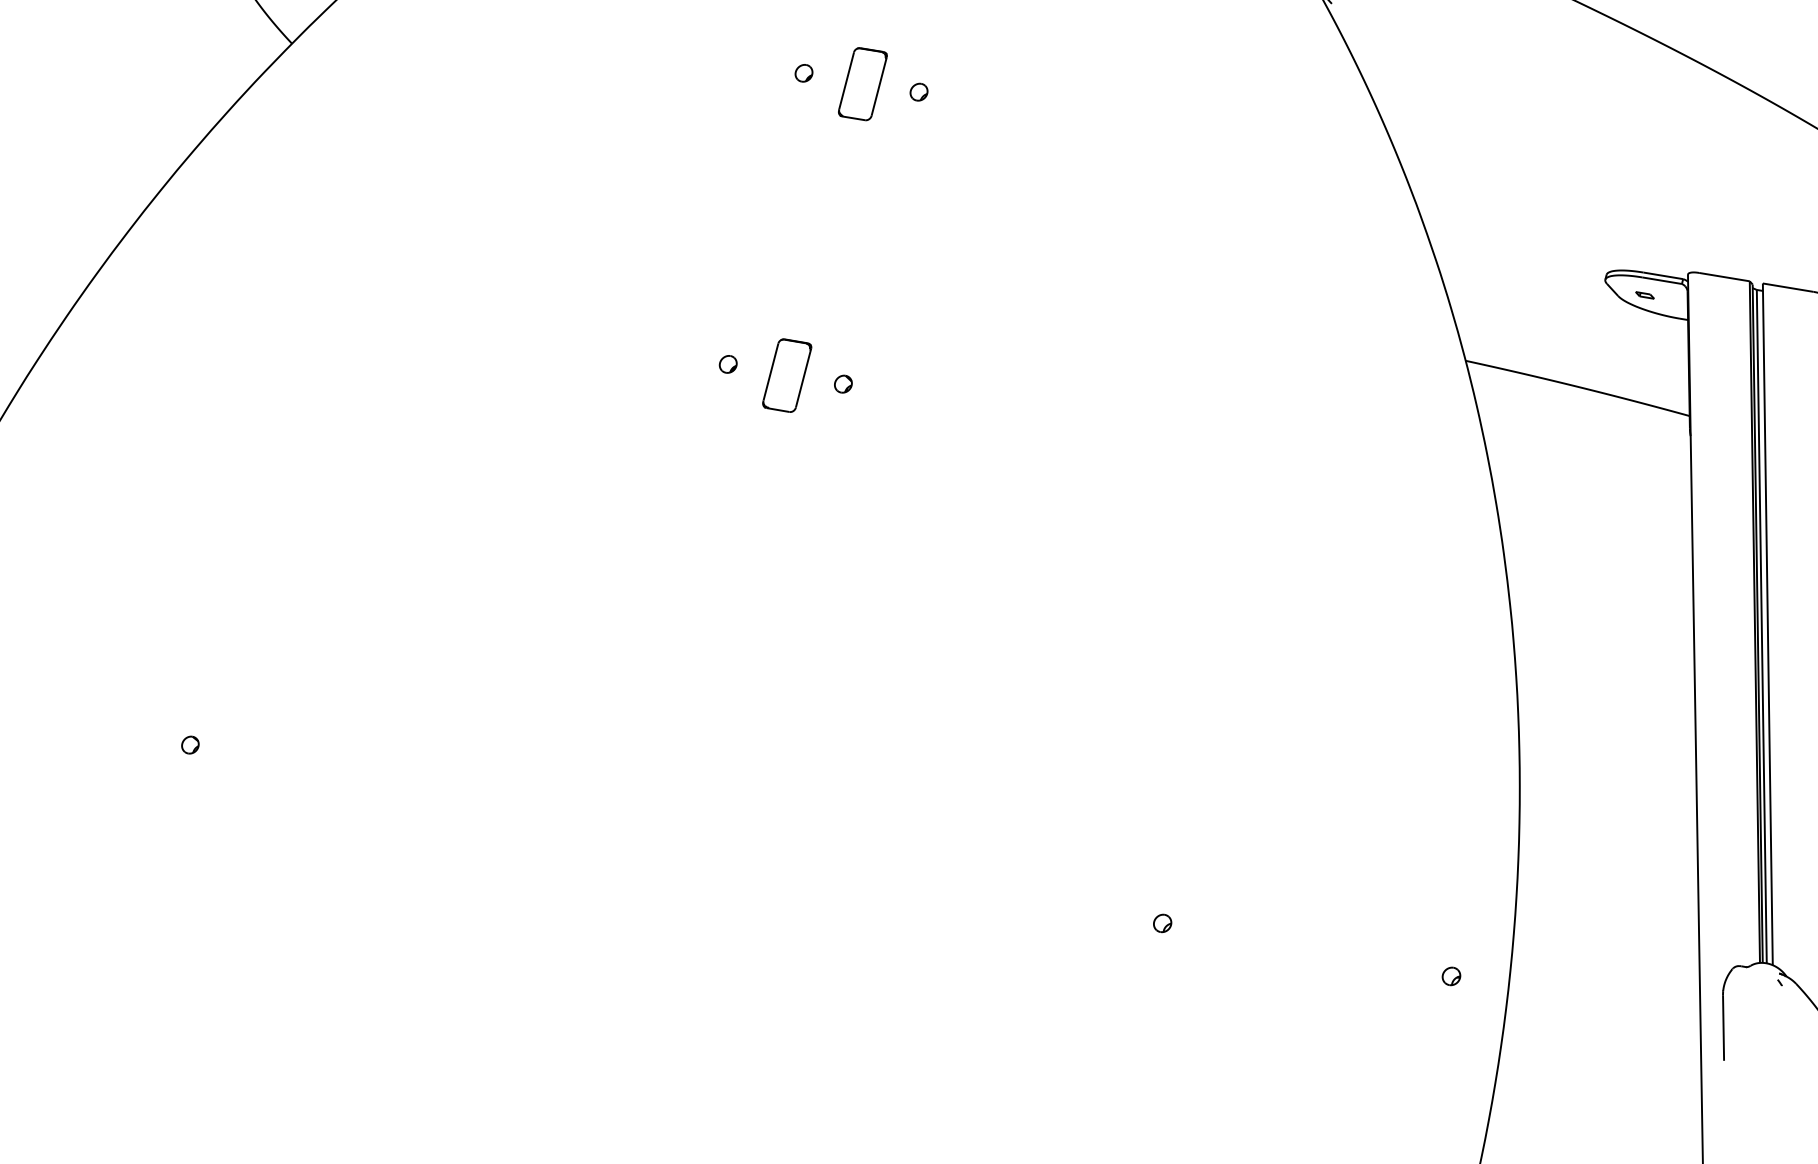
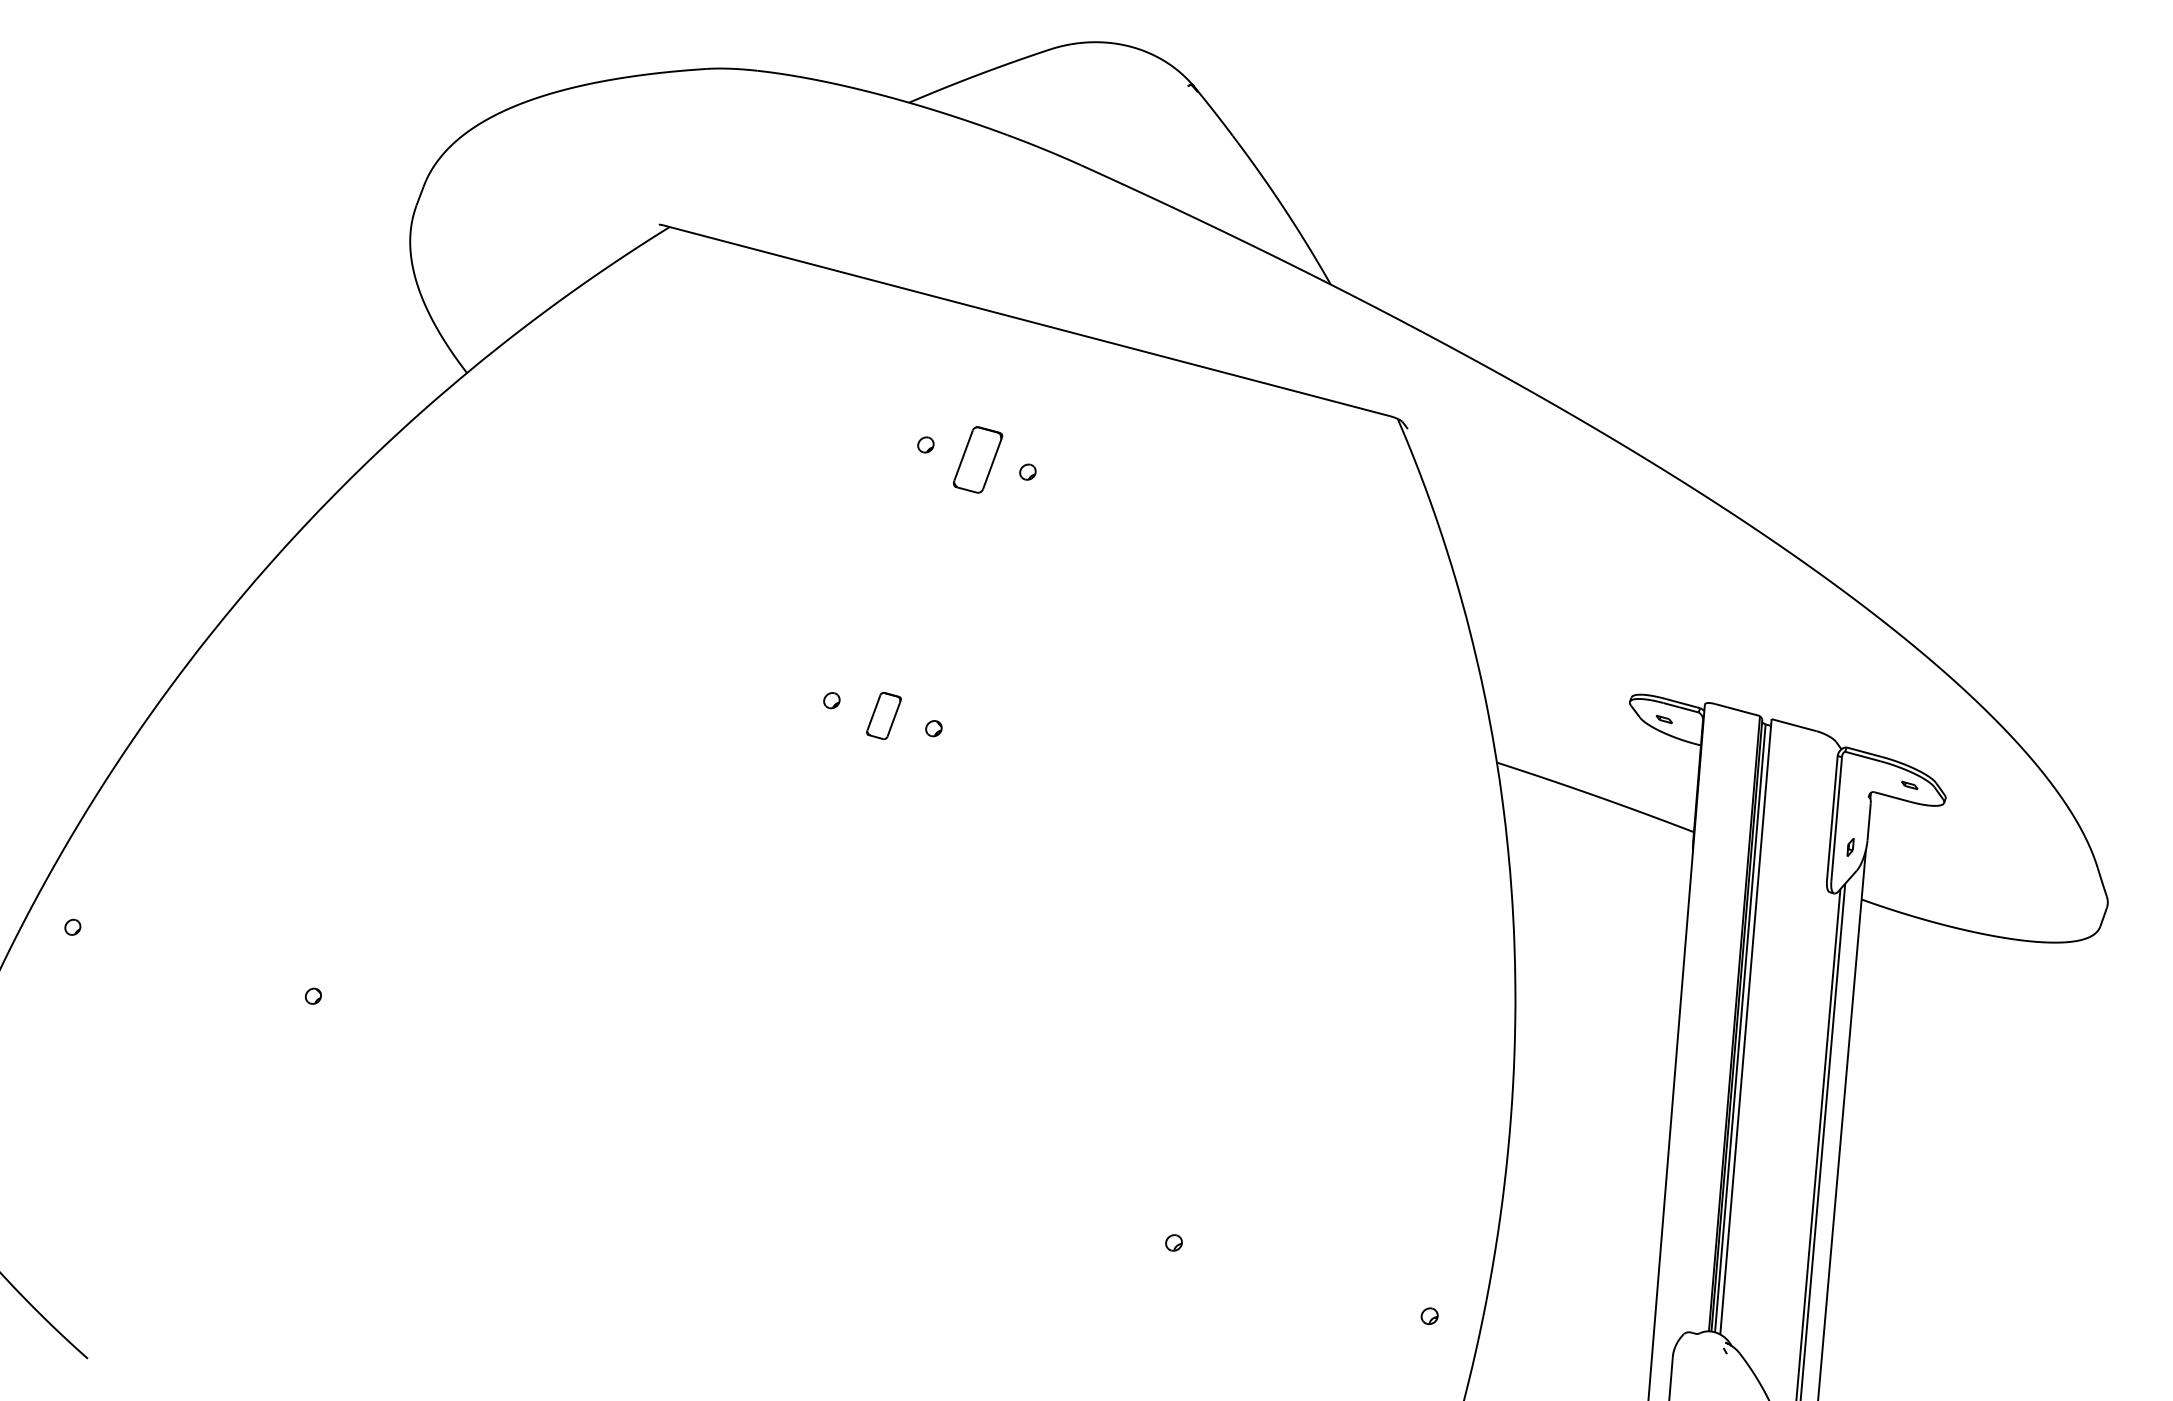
part: (786, 375) -> (883, 715), size x0.7

